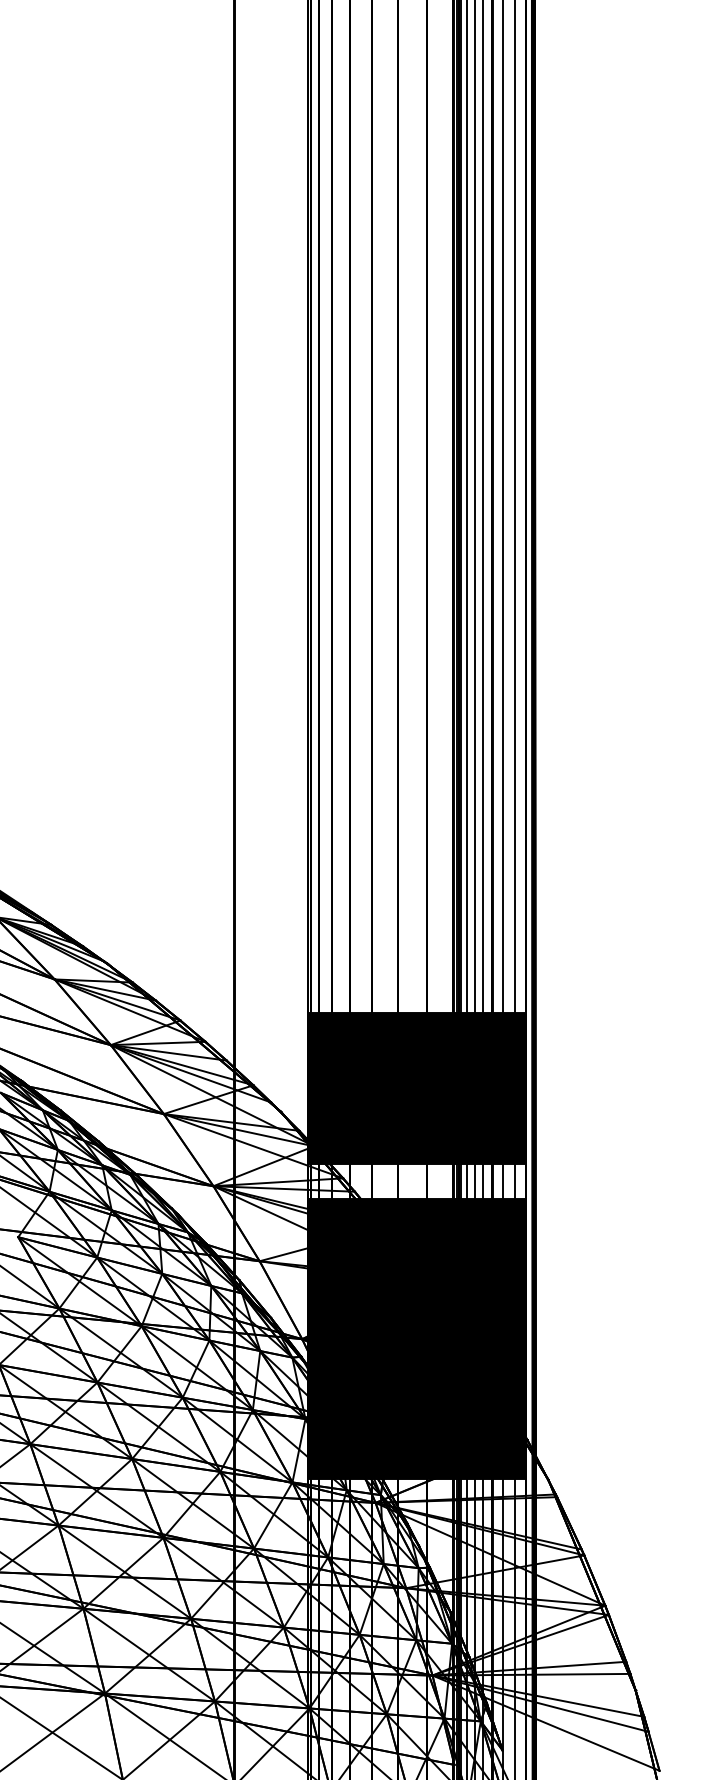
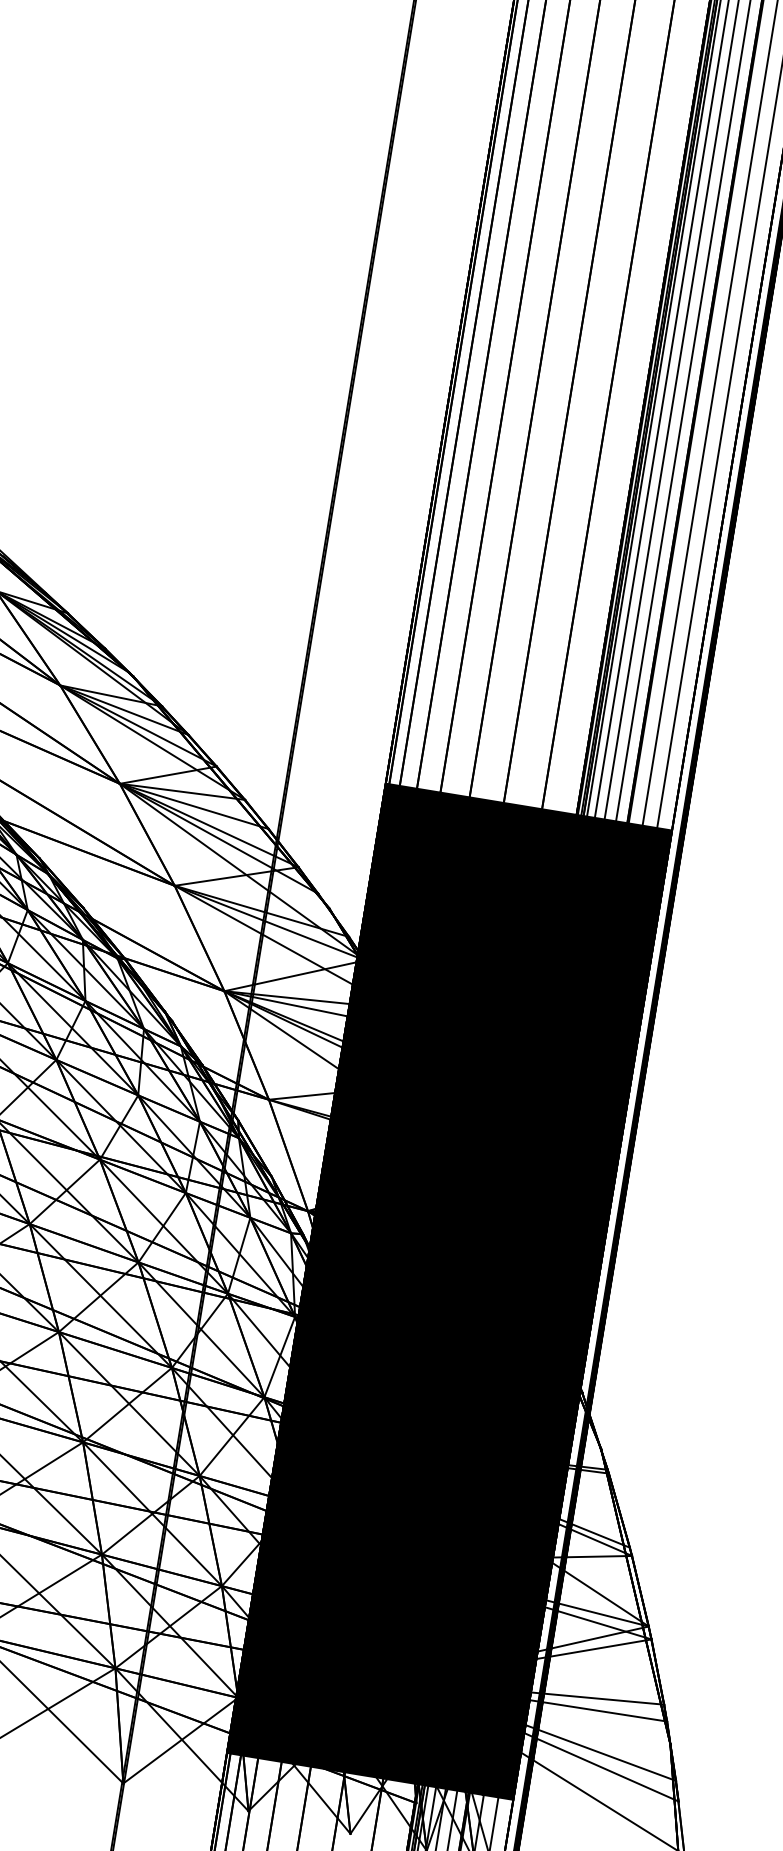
fill: (416, 1181) -> (492, 1028), added
fill: (416, 1615) -> (398, 1598), added

